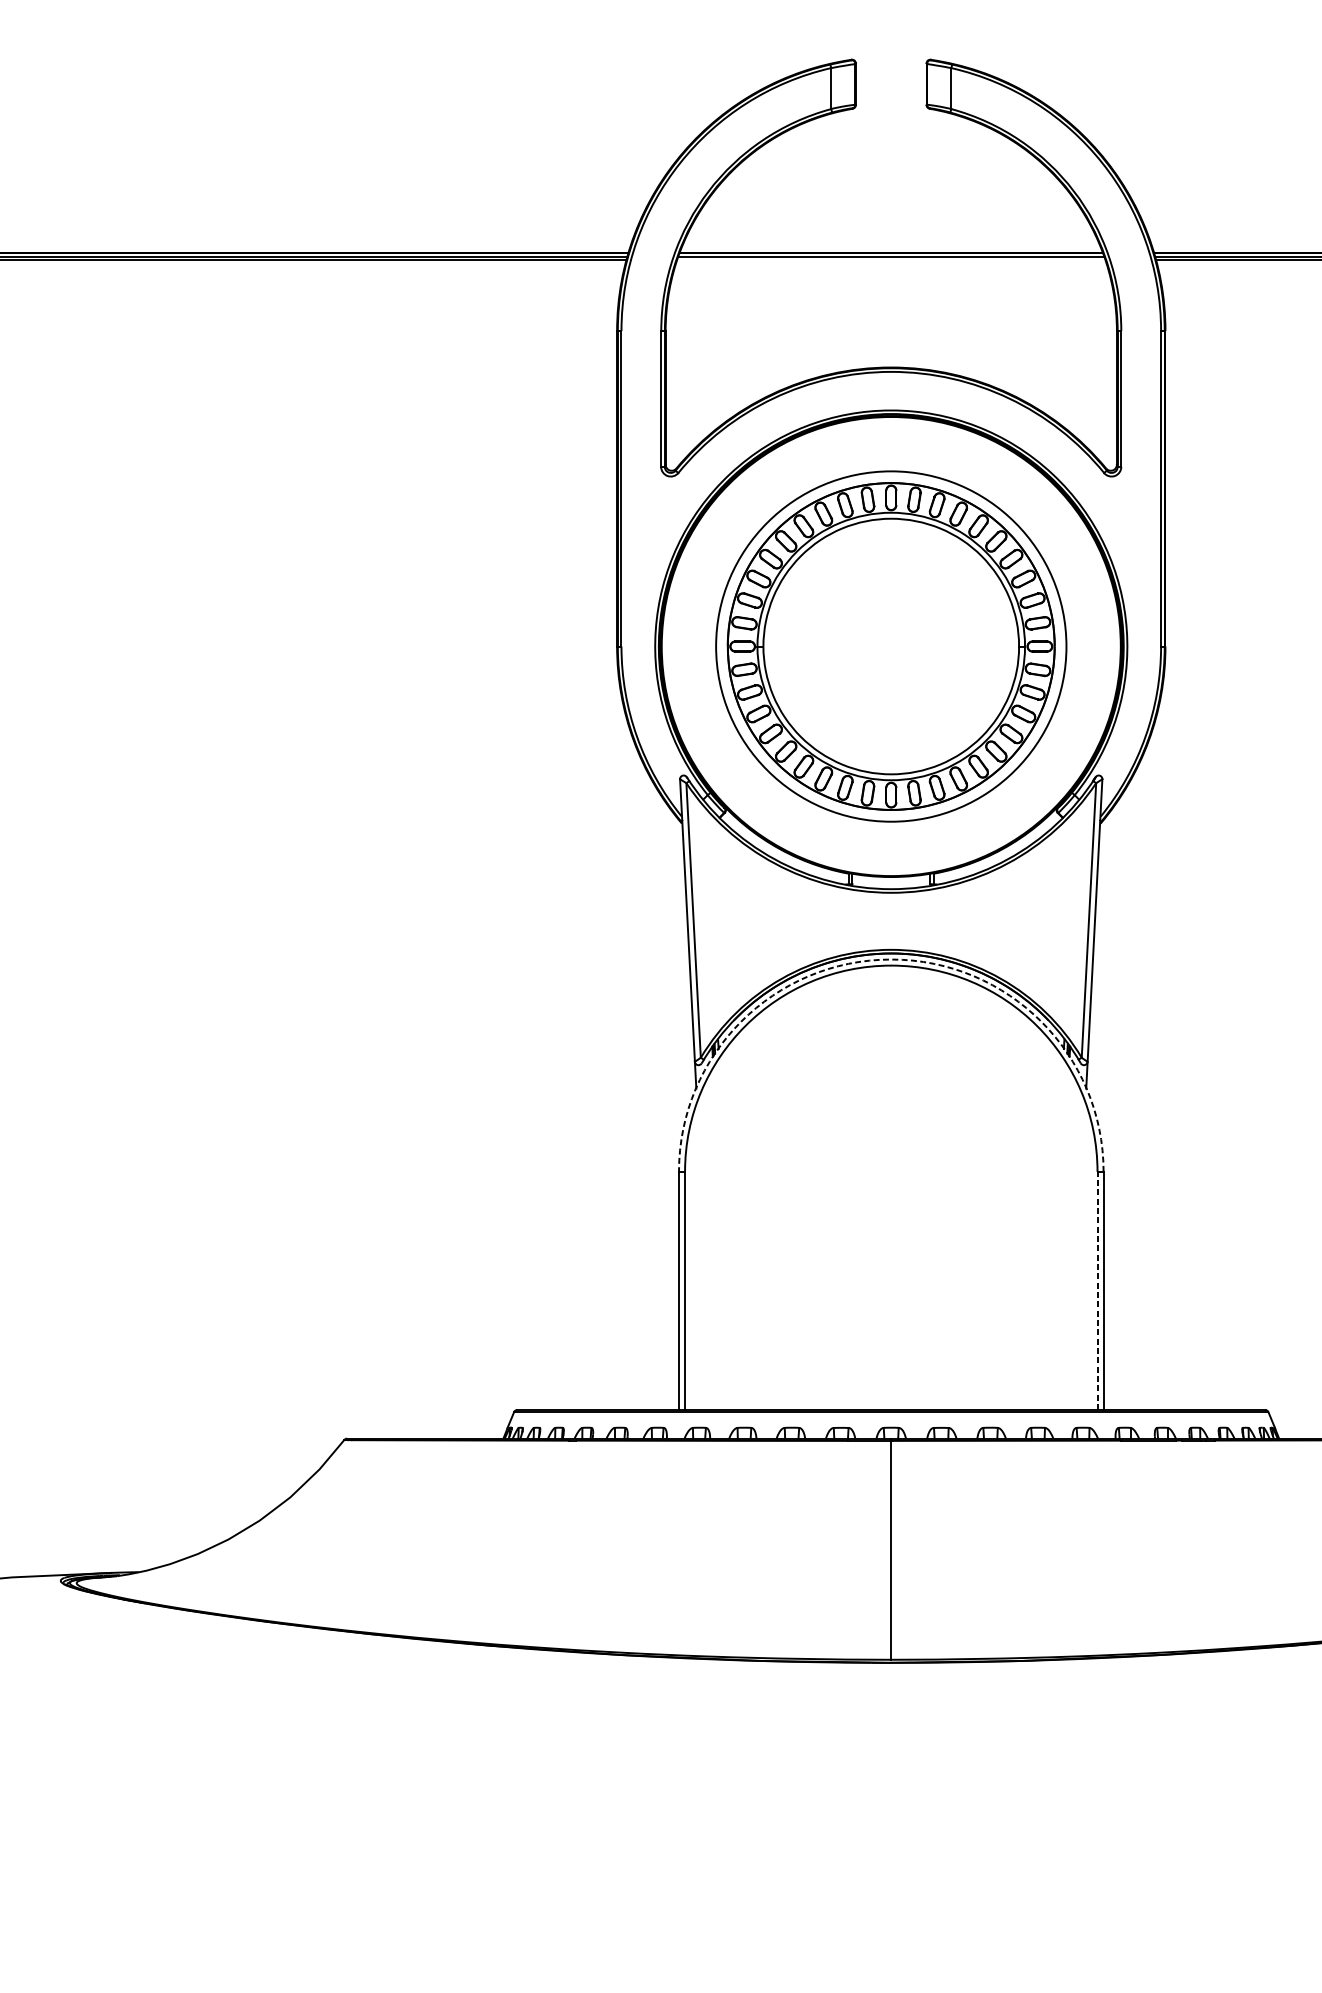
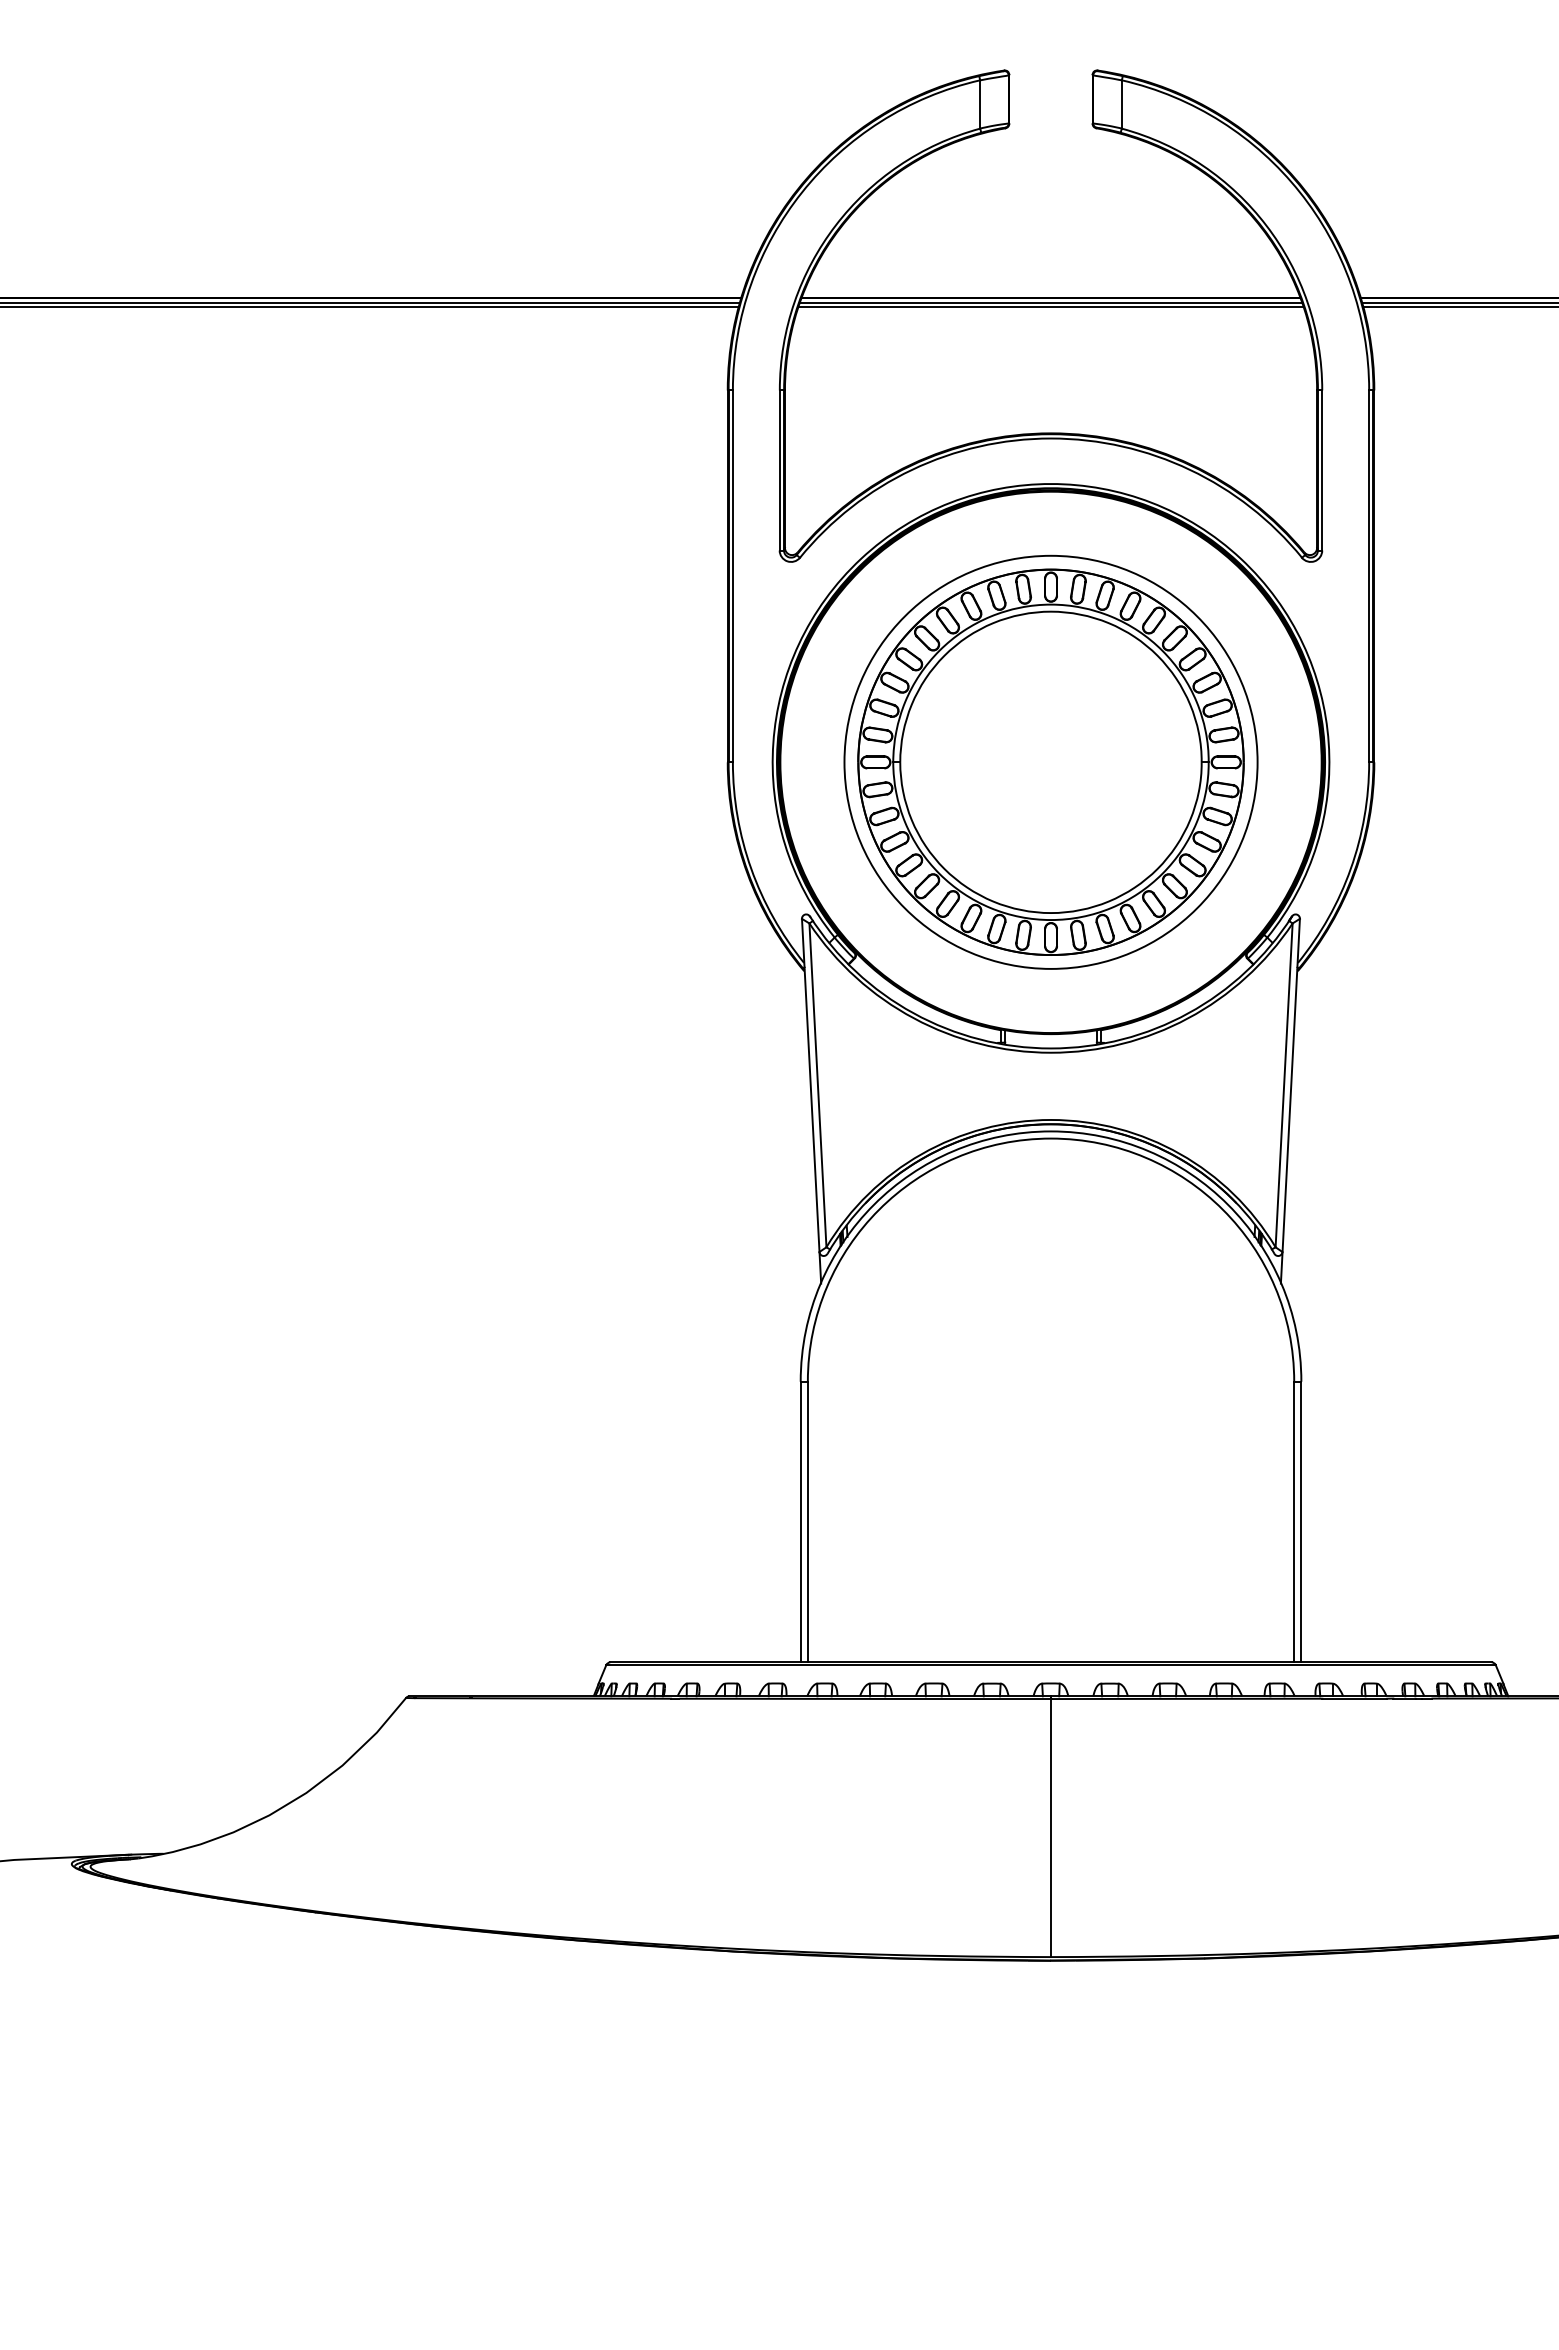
line: (890, 259) -> (1050, 306), added
arc: (891, 959) -> (1051, 1131), dashed -> solid
line: (1097, 1290) -> (1294, 1521), dashed -> solid

